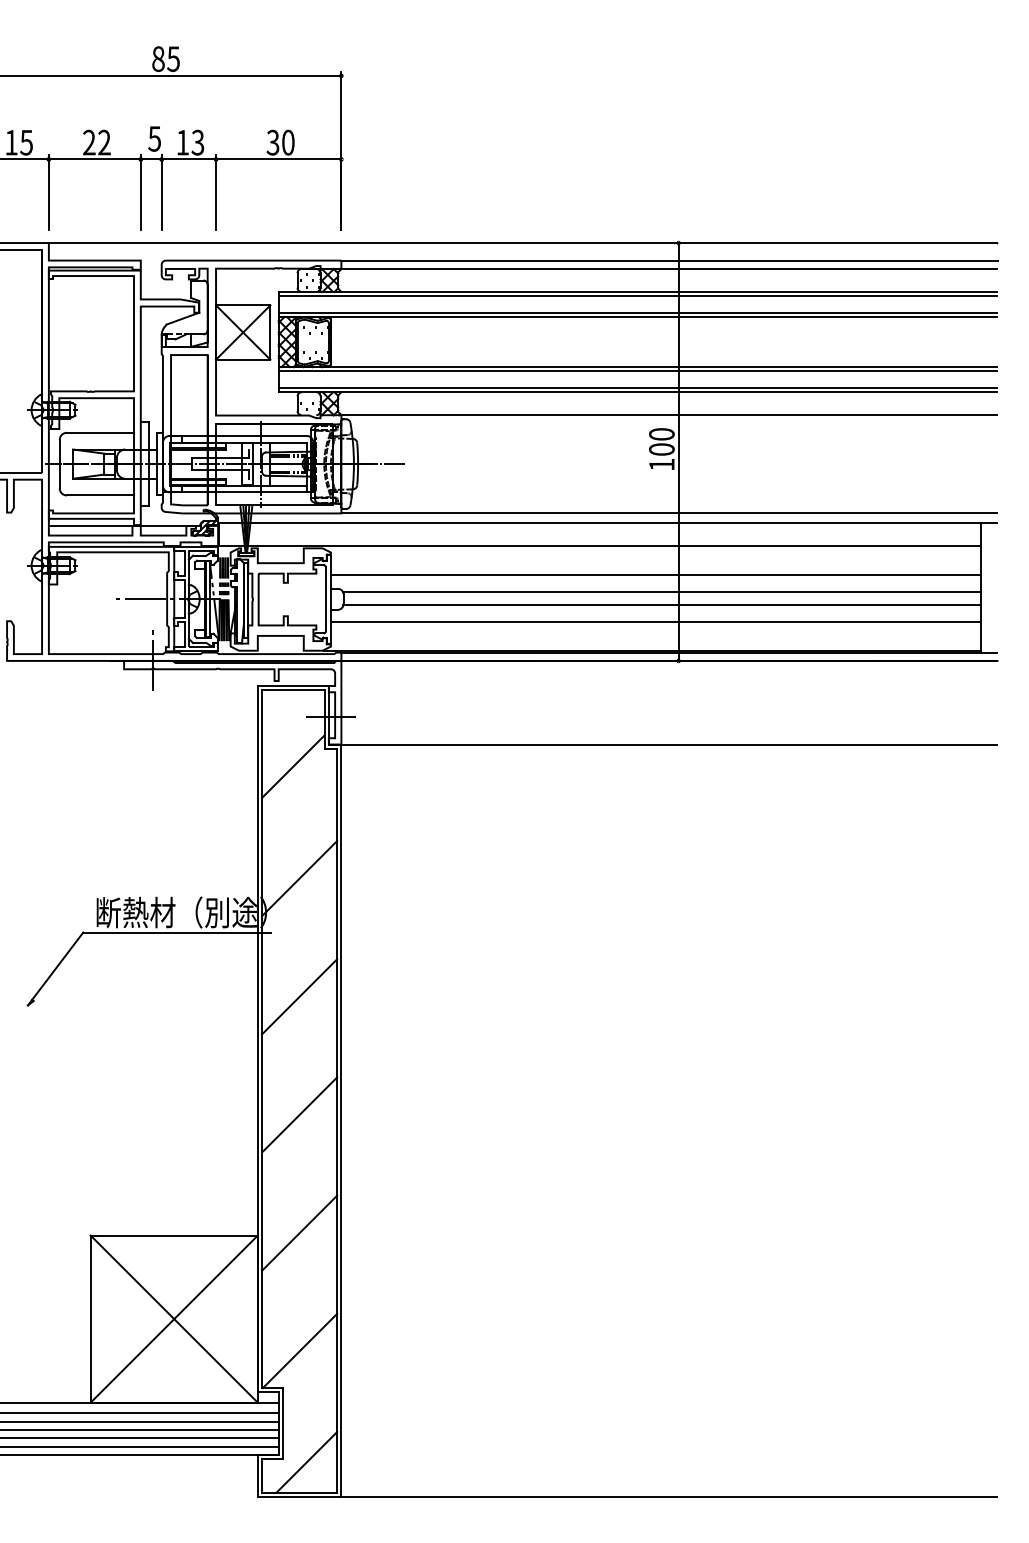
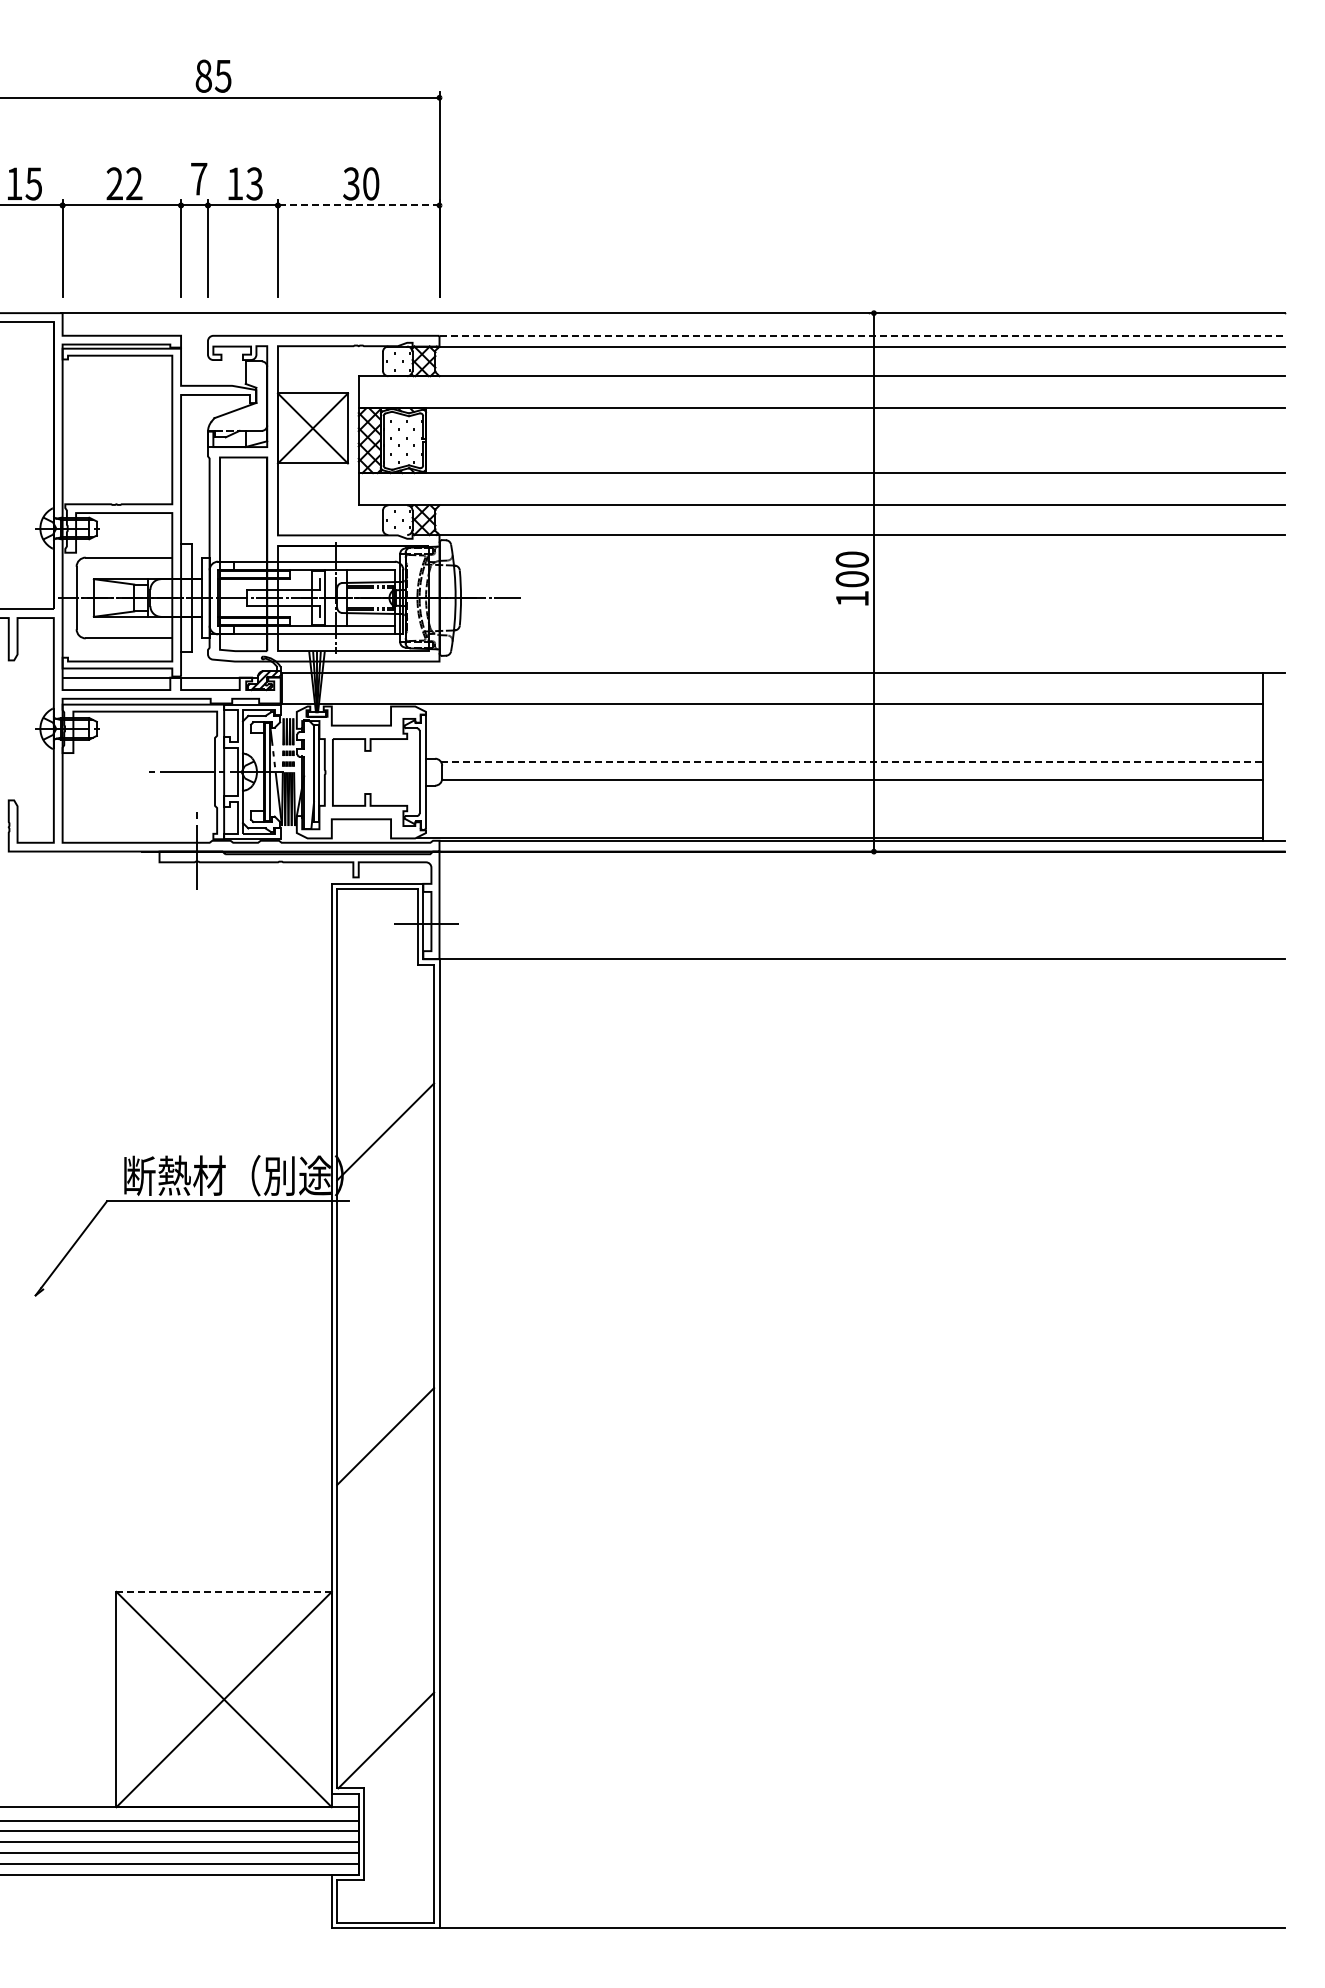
text: (154, 139) -> (198, 179), 5 -> 7
line: (278, 159) -> (358, 205), solid -> dashed
line: (669, 260) -> (862, 335), solid -> dashed
line: (637, 296) -> (821, 381), removed
line: (637, 313) -> (821, 403), removed
line: (637, 371) -> (821, 478), removed
line: (637, 388) -> (821, 500), removed
line: (668, 513) -> (861, 661), removed
line: (655, 574) -> (844, 740), removed
line: (661, 591) -> (852, 762), solid -> dashed
line: (655, 622) -> (844, 801), removed
line: (293, 766) -> (377, 987), removed
line: (299, 996) -> (385, 1283), removed
line: (299, 1232) -> (385, 1588), removed
line: (174, 1235) -> (224, 1591), solid -> dashed
line: (307, 1461) -> (395, 1883), removed

